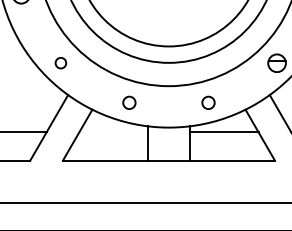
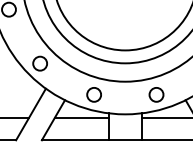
circle: (60, 62) -> (39, 63), size x1.67
circle: (129, 102) -> (94, 94), size x1.43
circle: (208, 102) -> (156, 94), size x1.43
line: (113, 132) -> (81, 118), added

